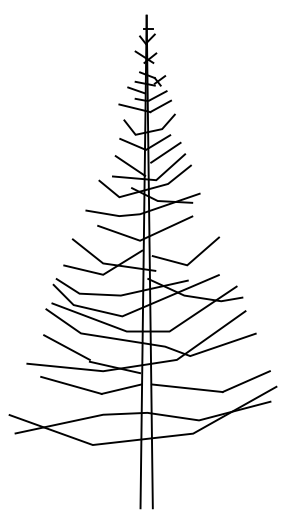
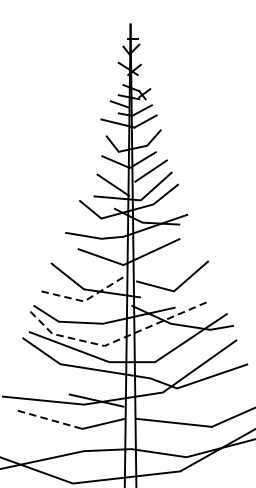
line: (105, 273) -> (86, 300), solid -> dashed
line: (133, 311) -> (116, 340), solid -> dashed
line: (66, 347) -> (44, 379), removed
line: (71, 385) -> (50, 419), solid -> dashed

